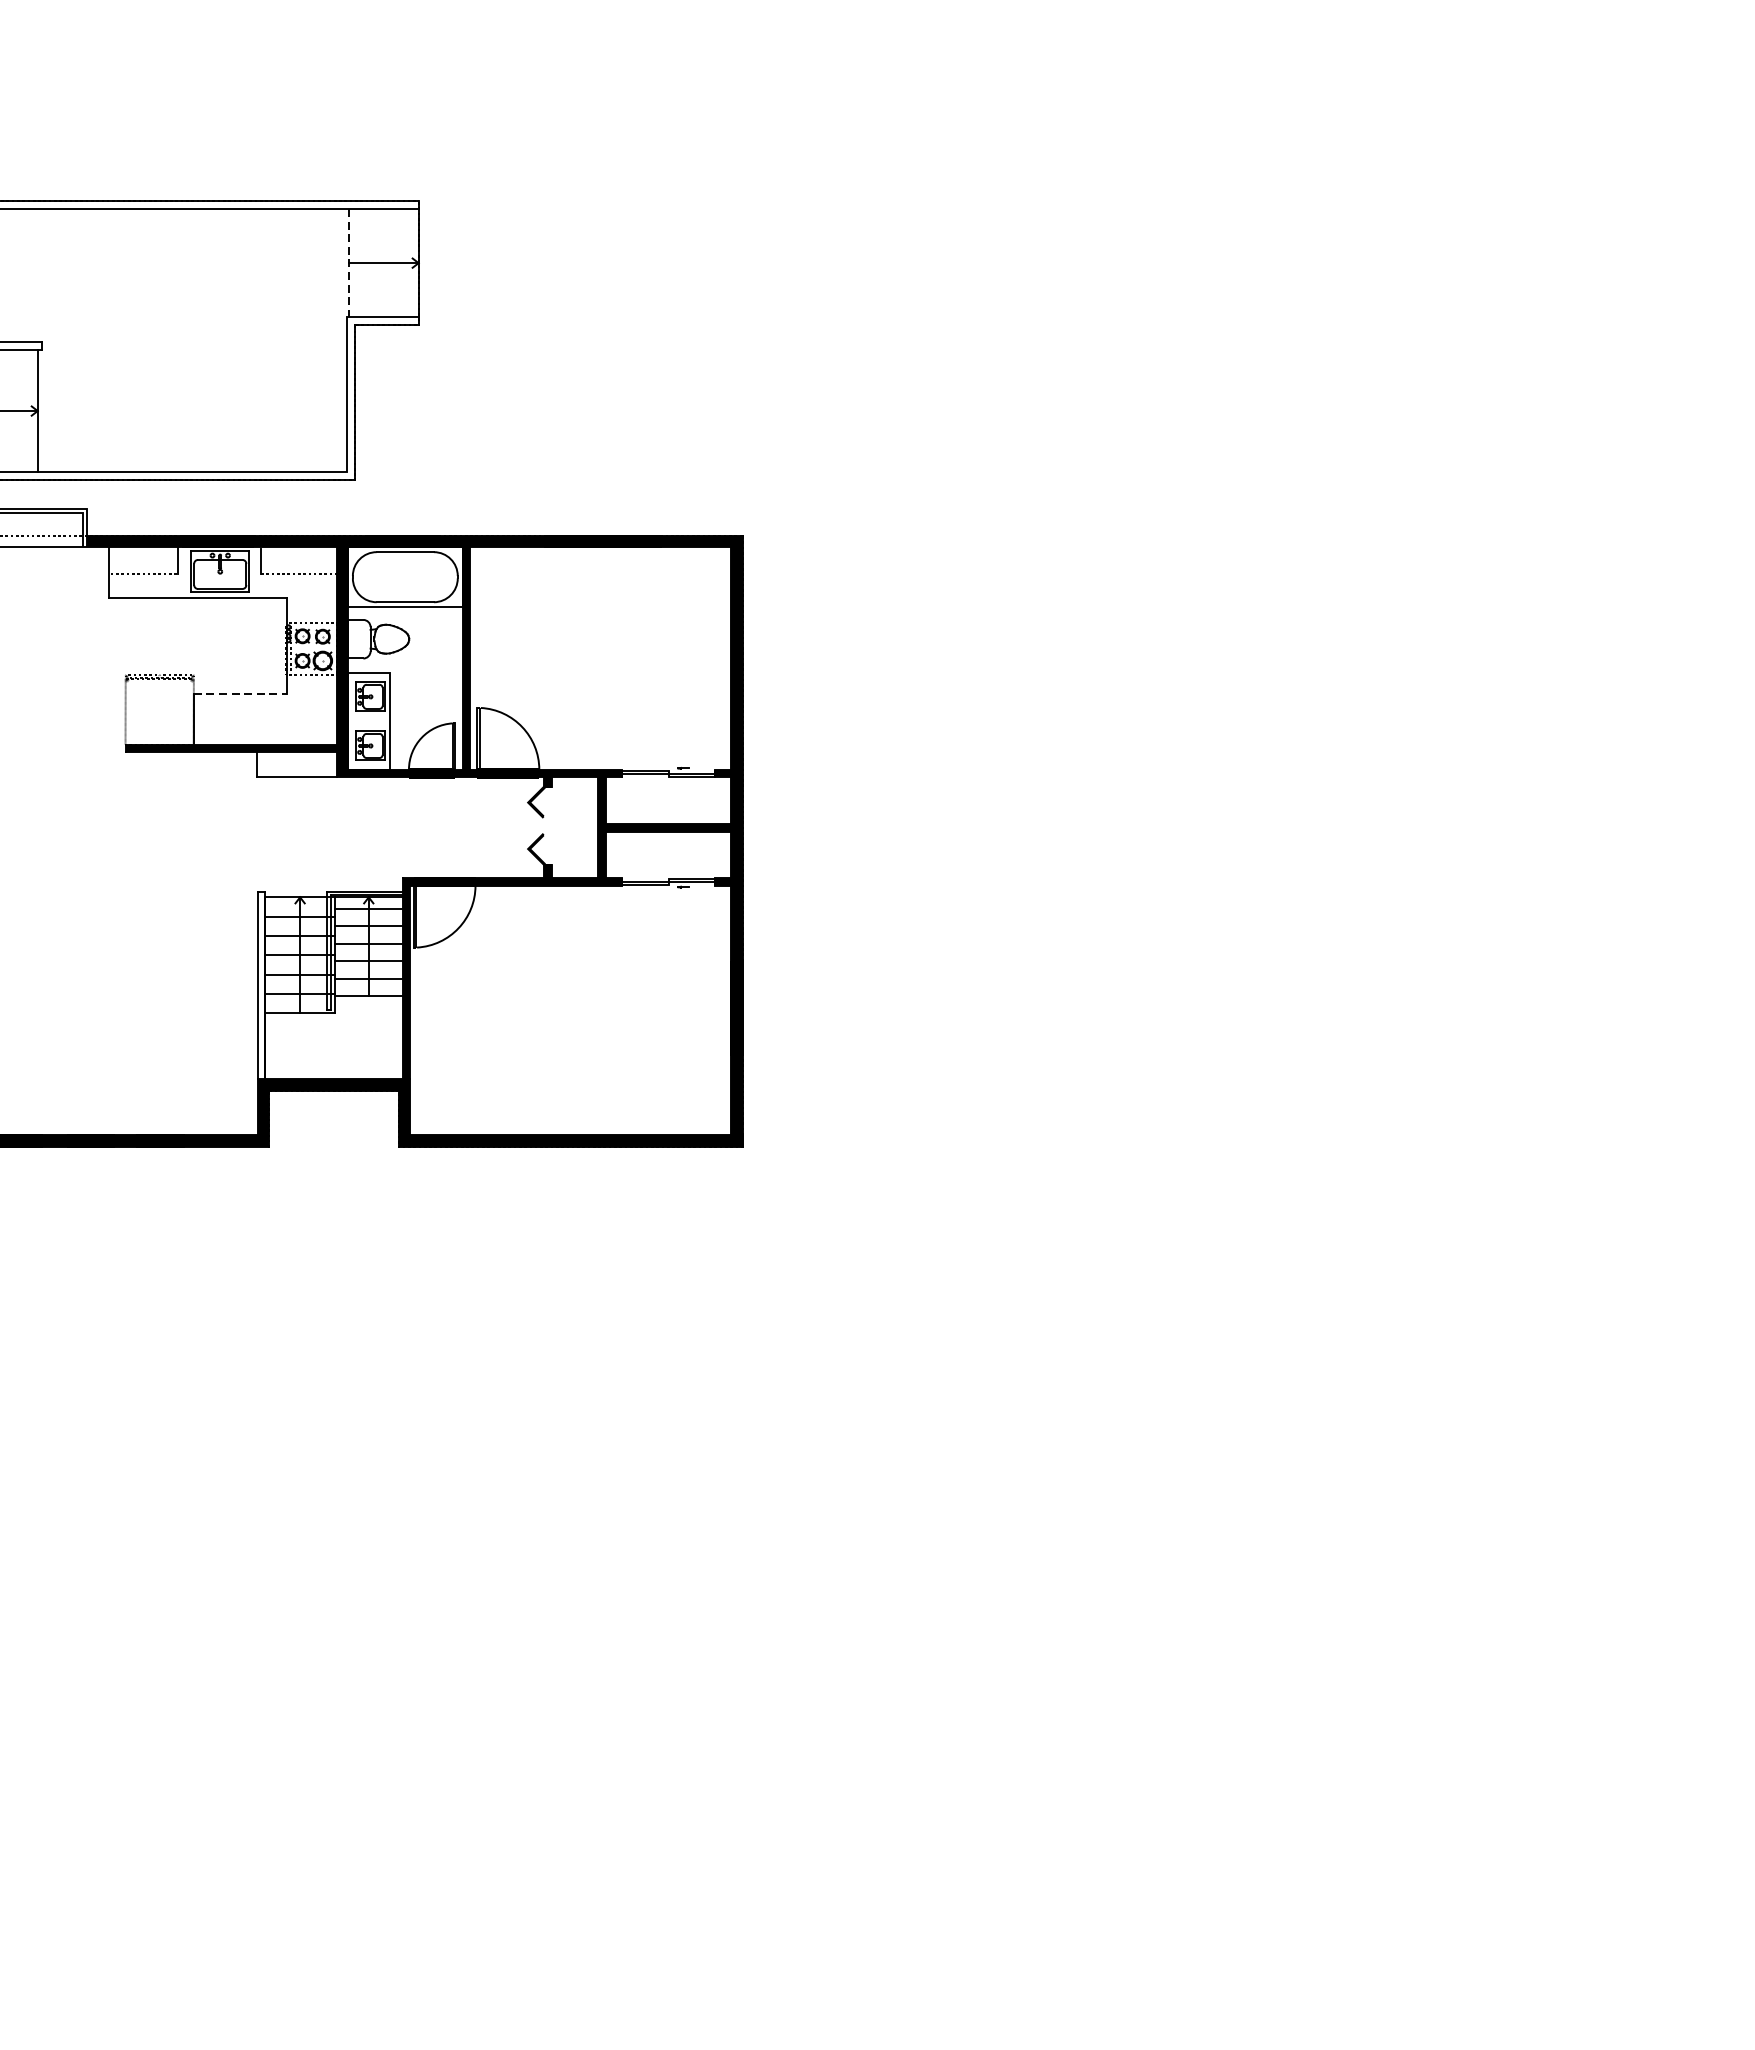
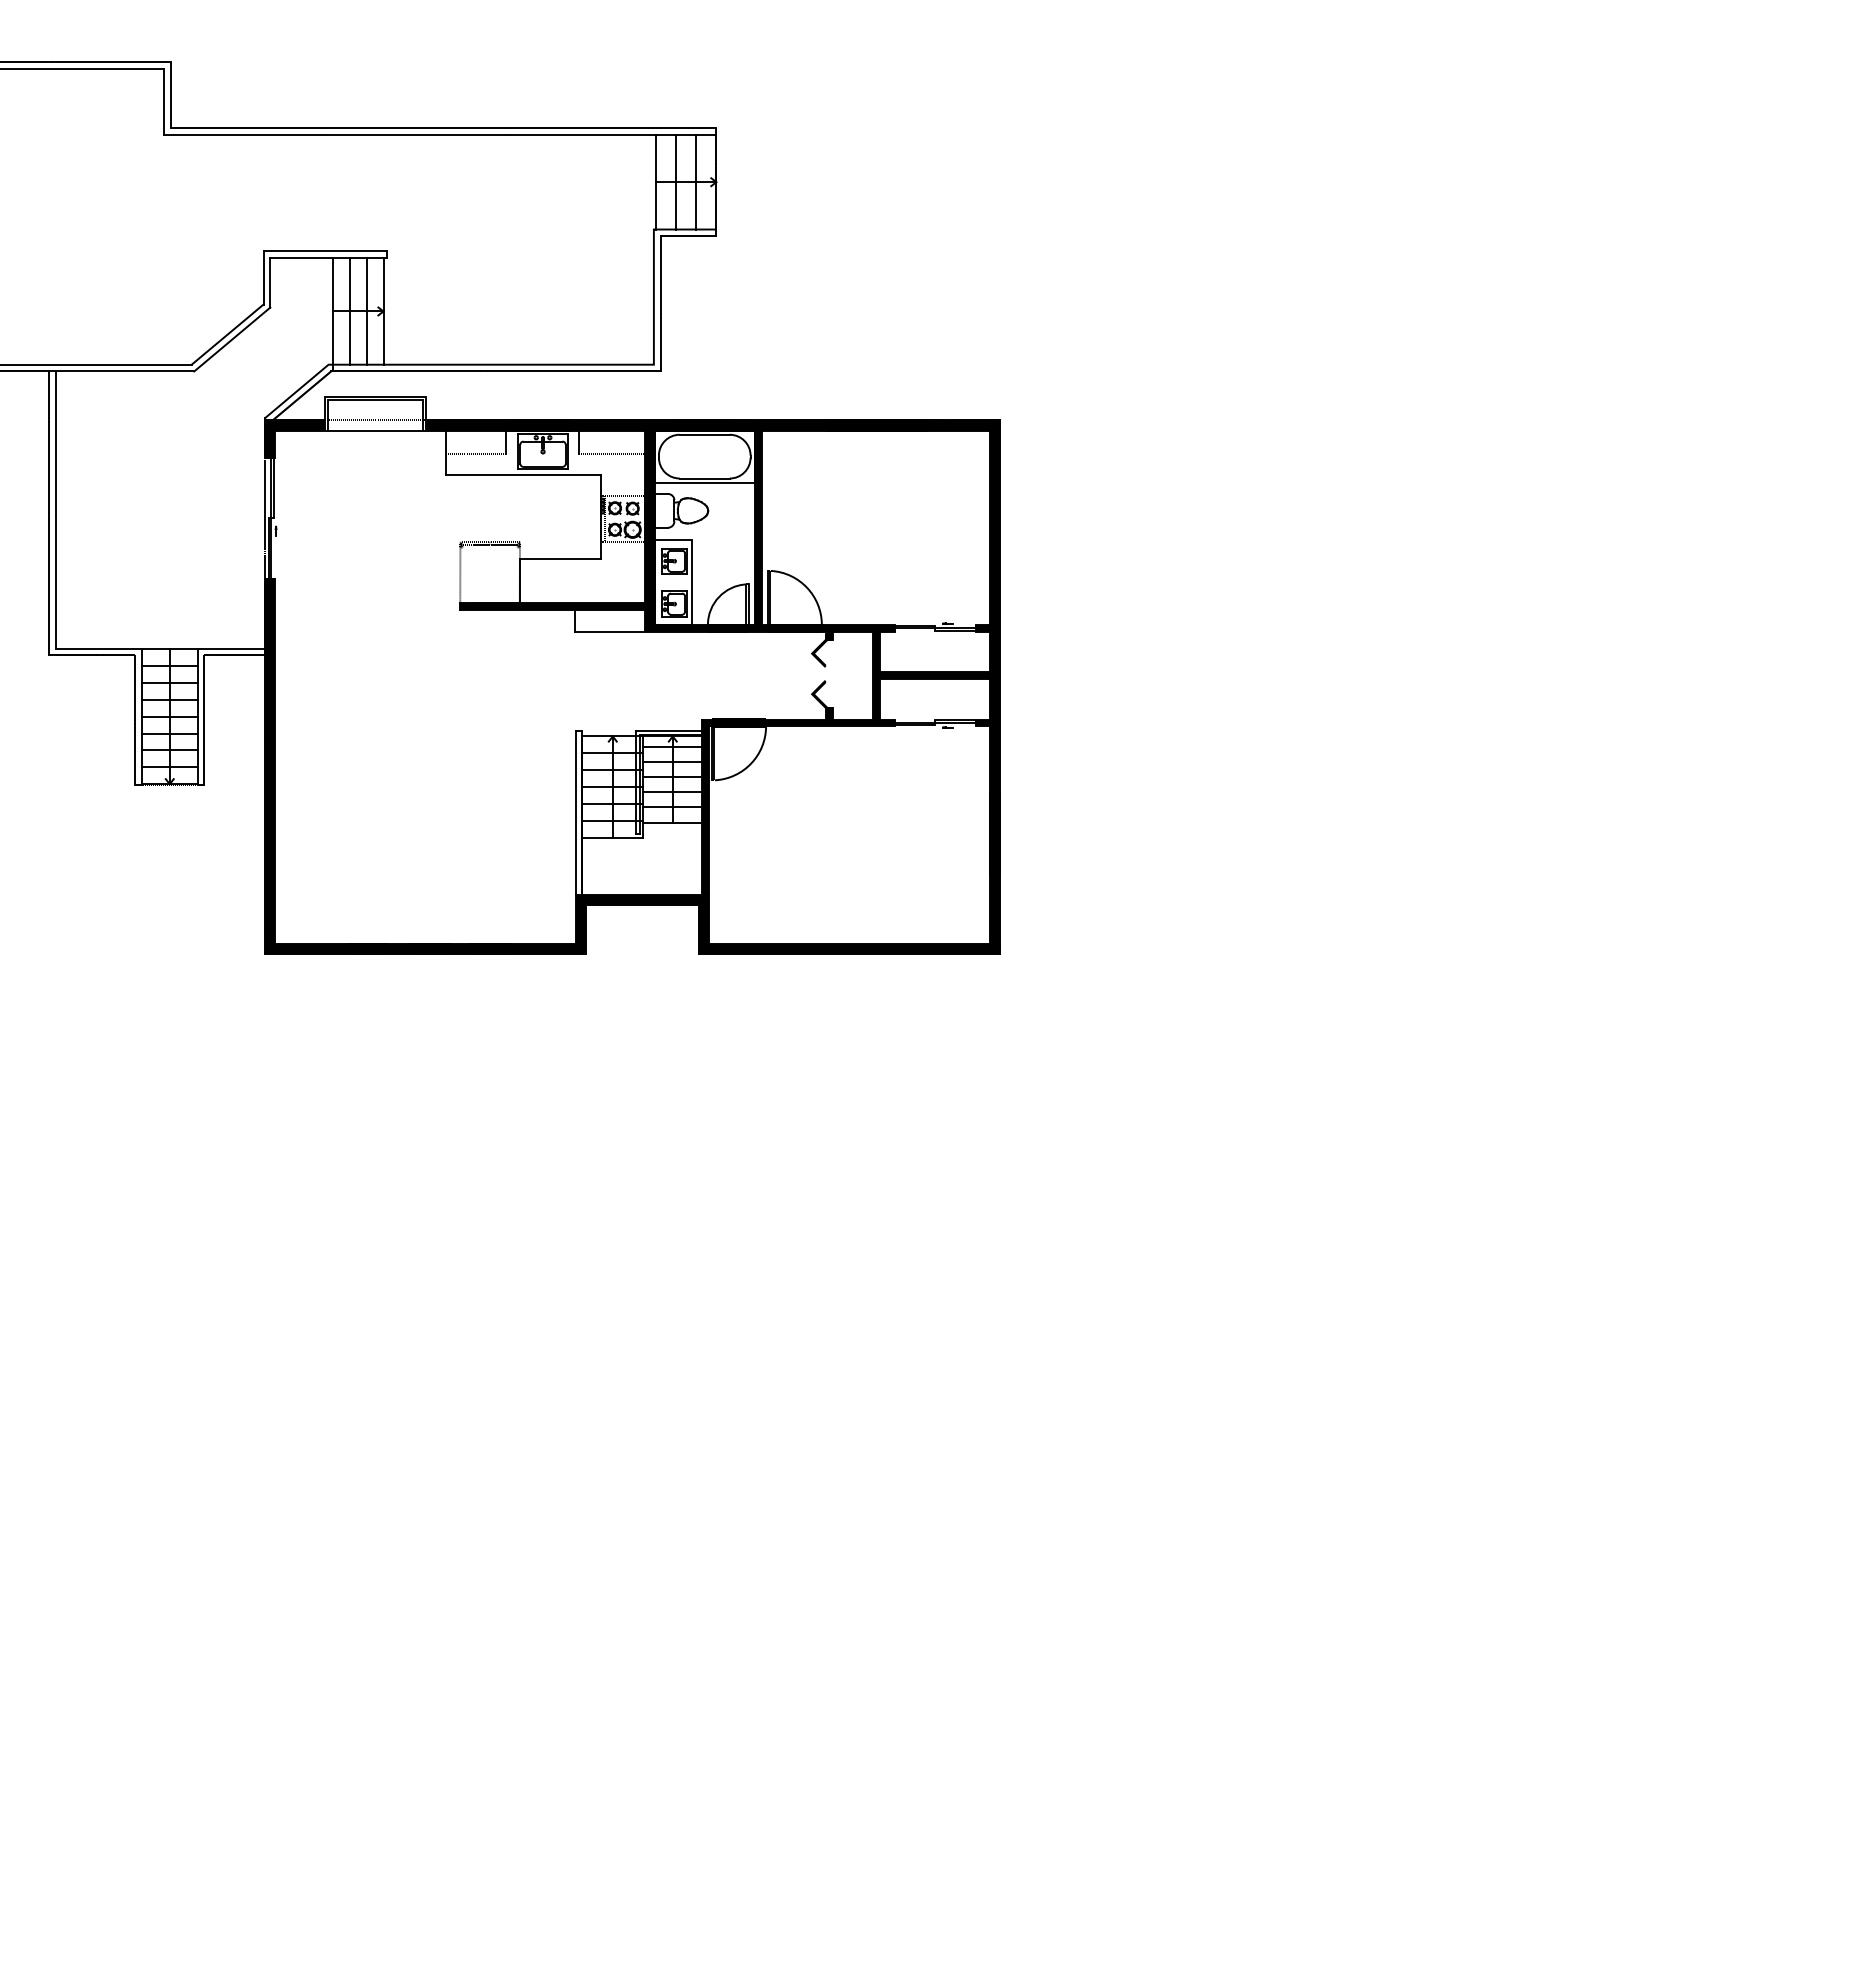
line: (371, 262) -> (675, 181), added
line: (395, 262) -> (696, 181), added
line: (348, 263) -> (655, 182), dashed -> solid
line: (18, 411) -> (366, 311), added
line: (240, 694) -> (560, 559), dashed -> solid

